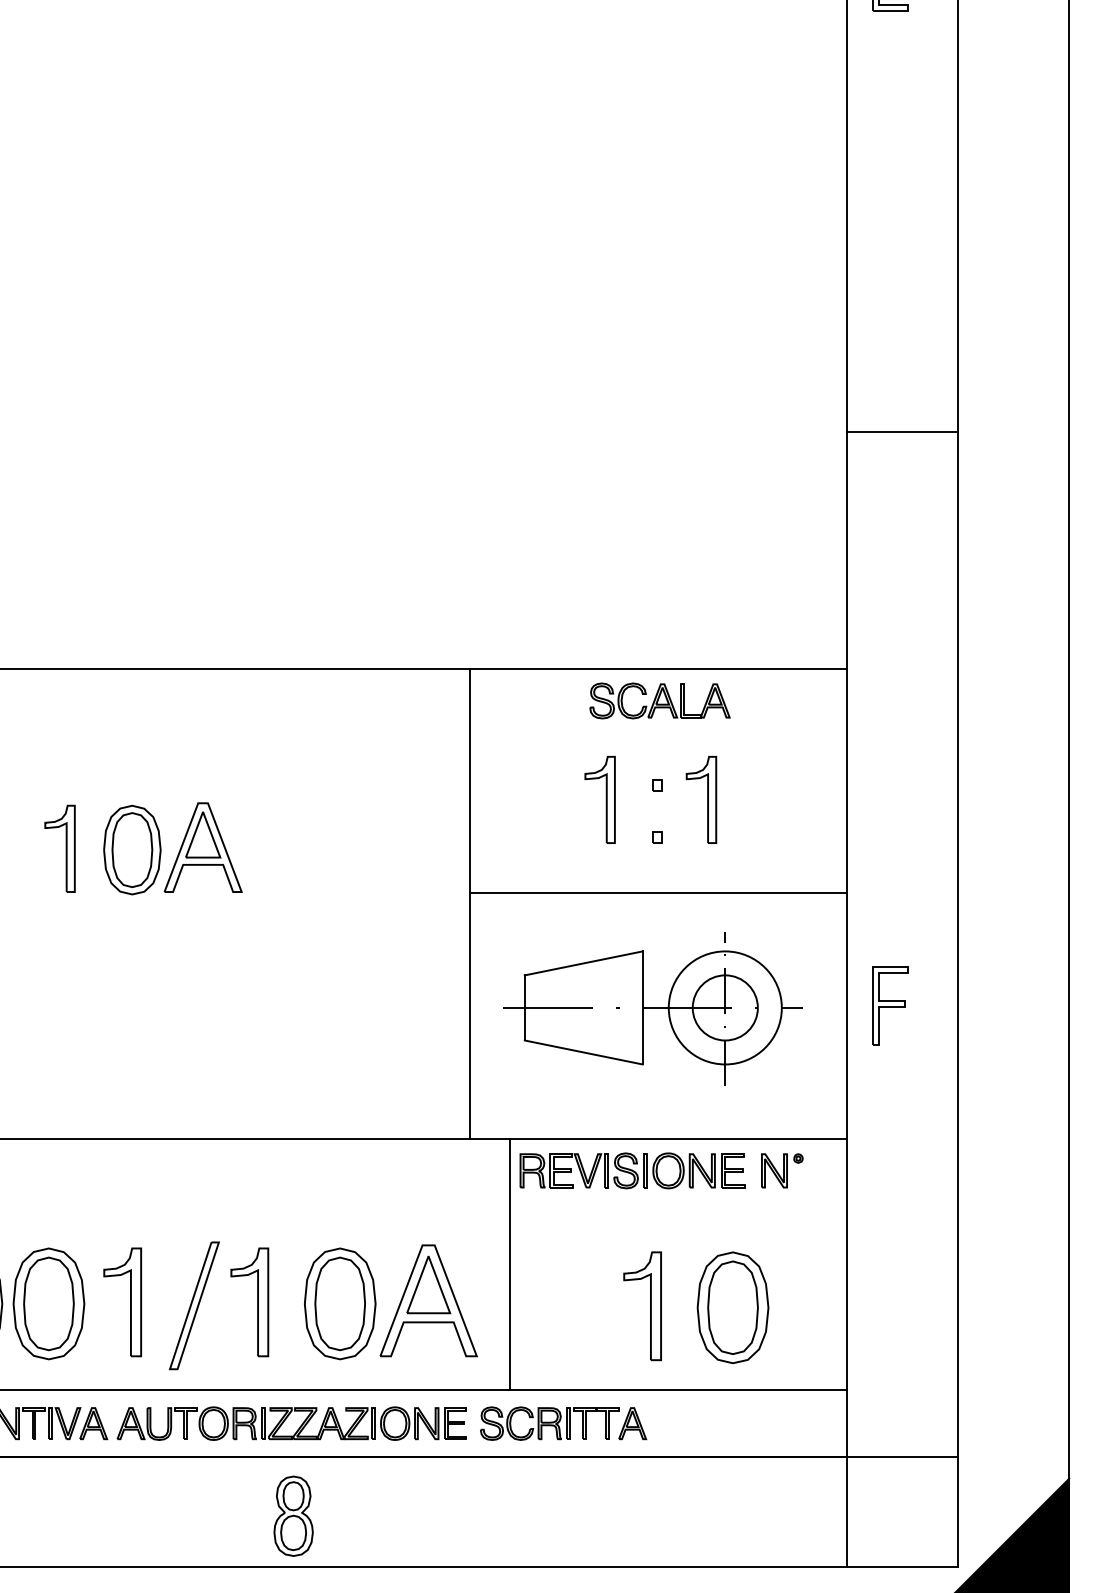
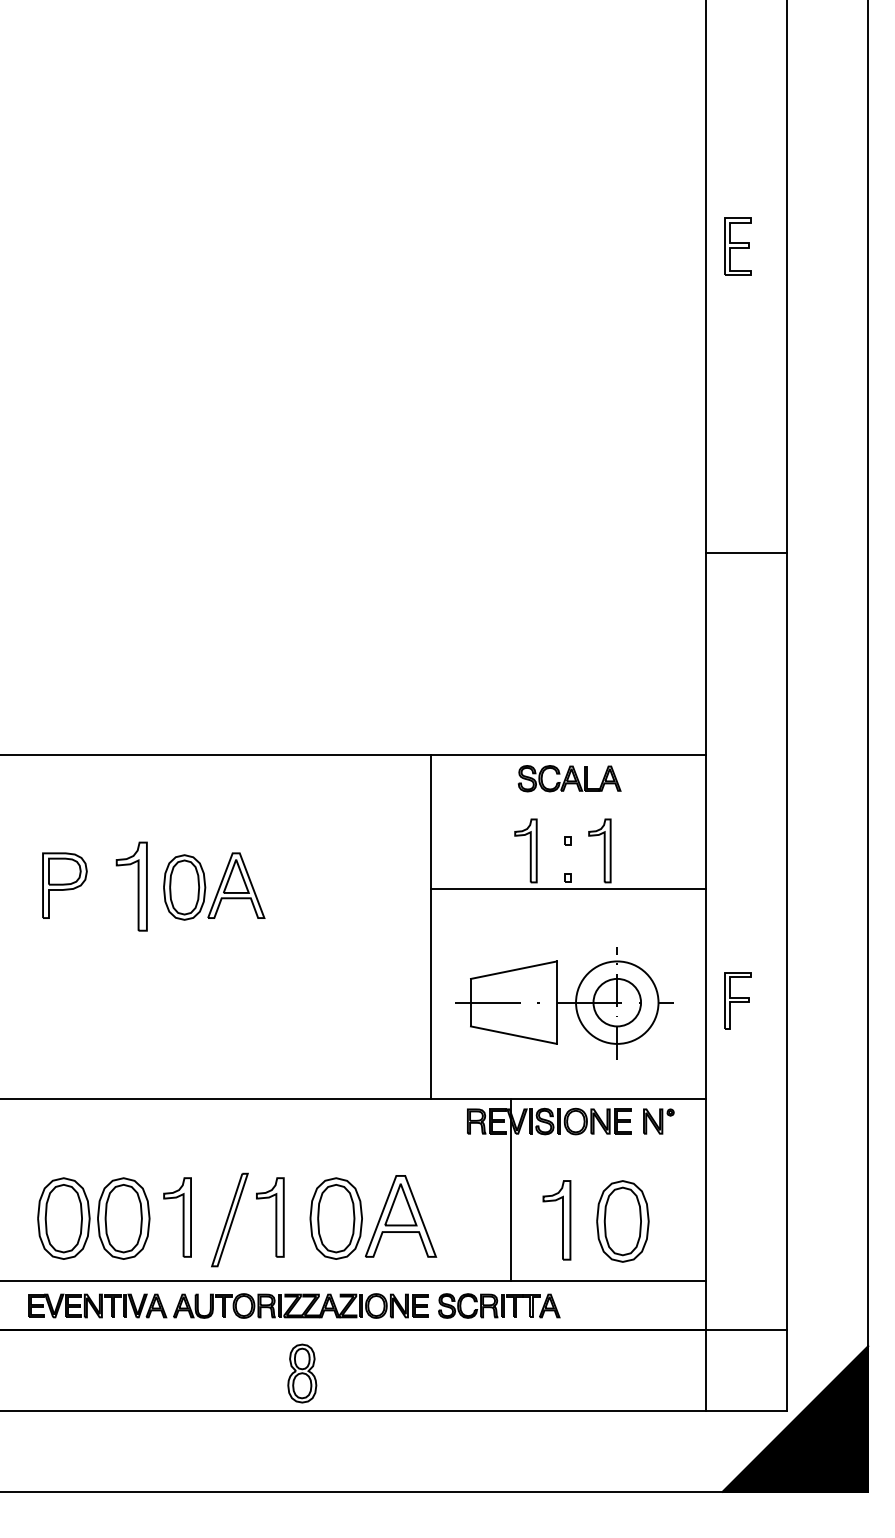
line: (902, 432) -> (746, 552), moved
part: (59, 848) -> (131, 886), size x1.4
line: (658, 893) -> (568, 889), moved
line: (510, 1263) -> (511, 1189), moved

